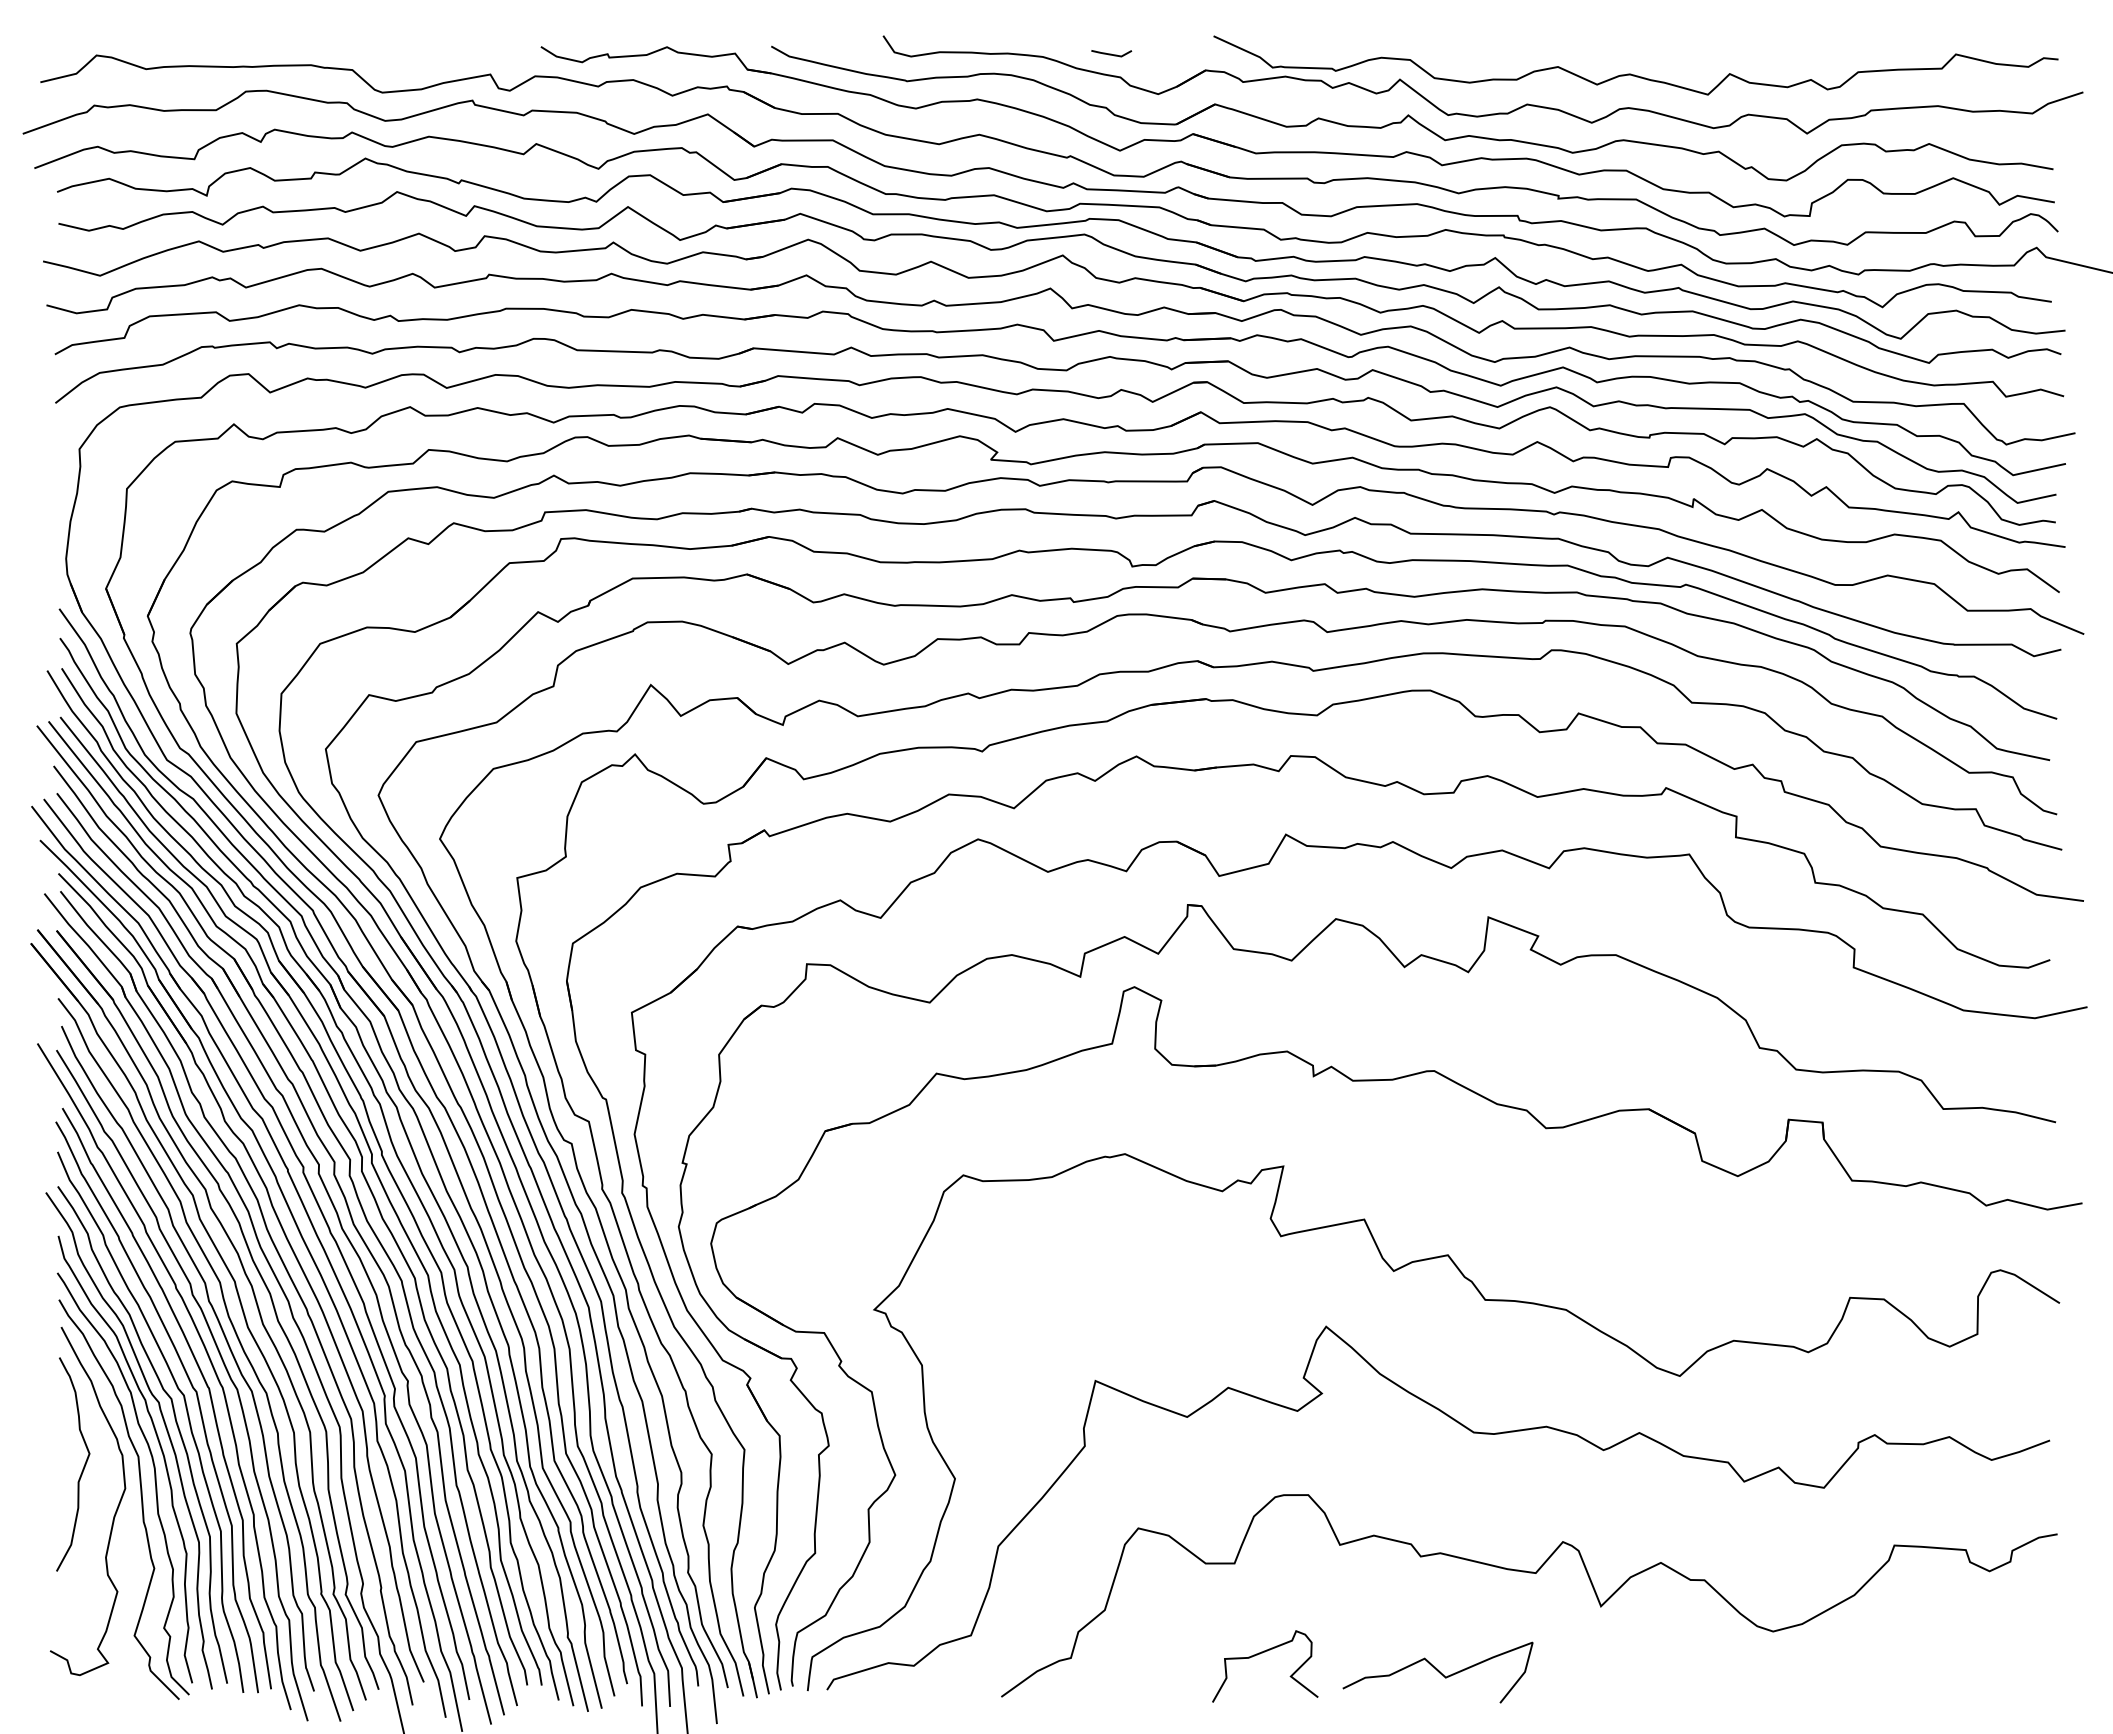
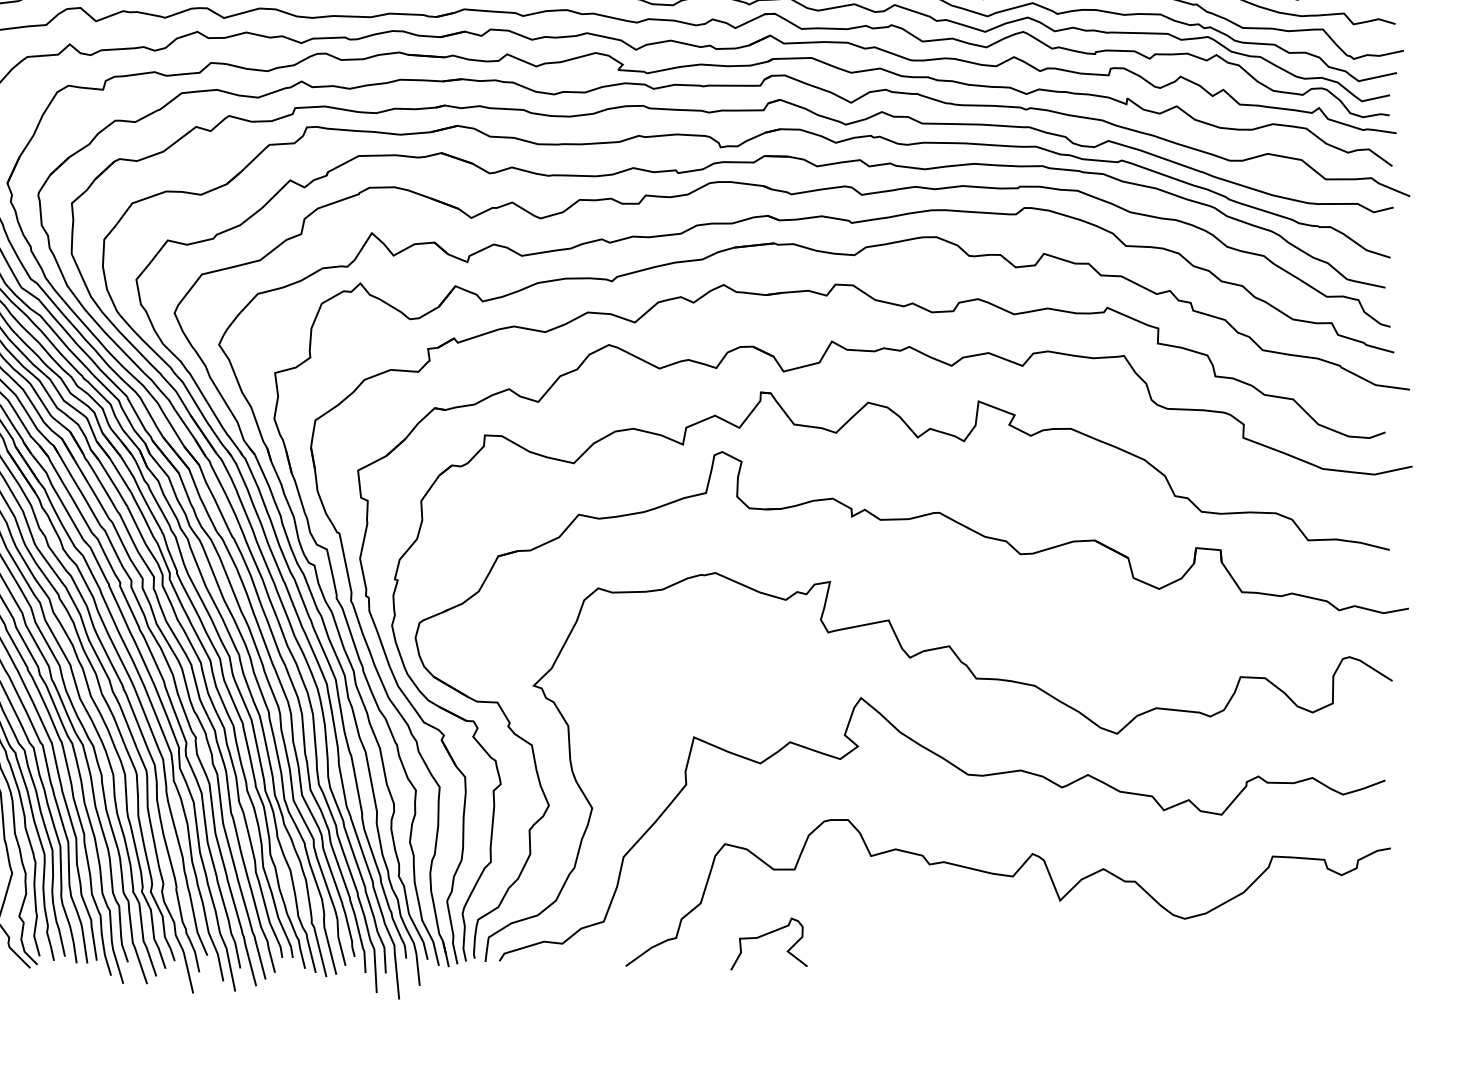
curve: (1260, 1654) -> (765, 935), moved
curve: (1437, 1671) -> (941, 947), removed

